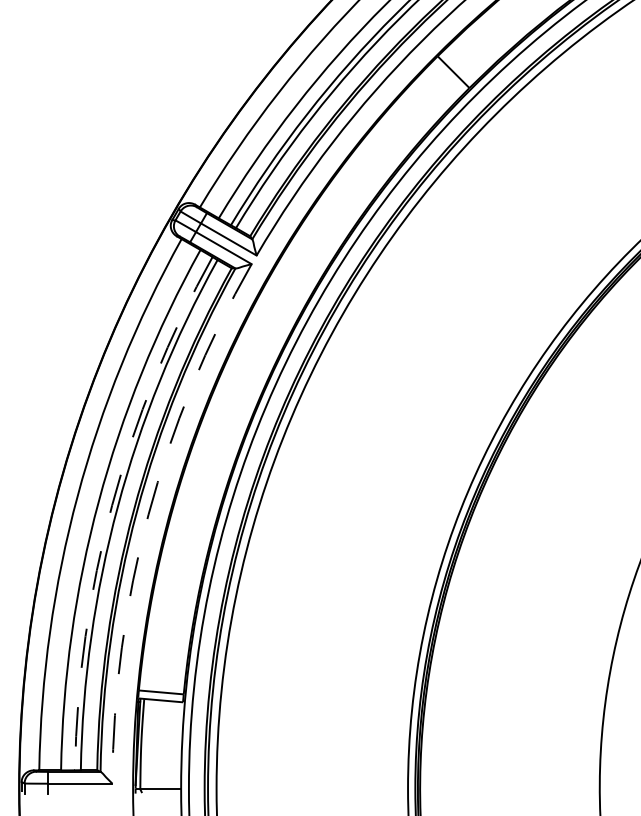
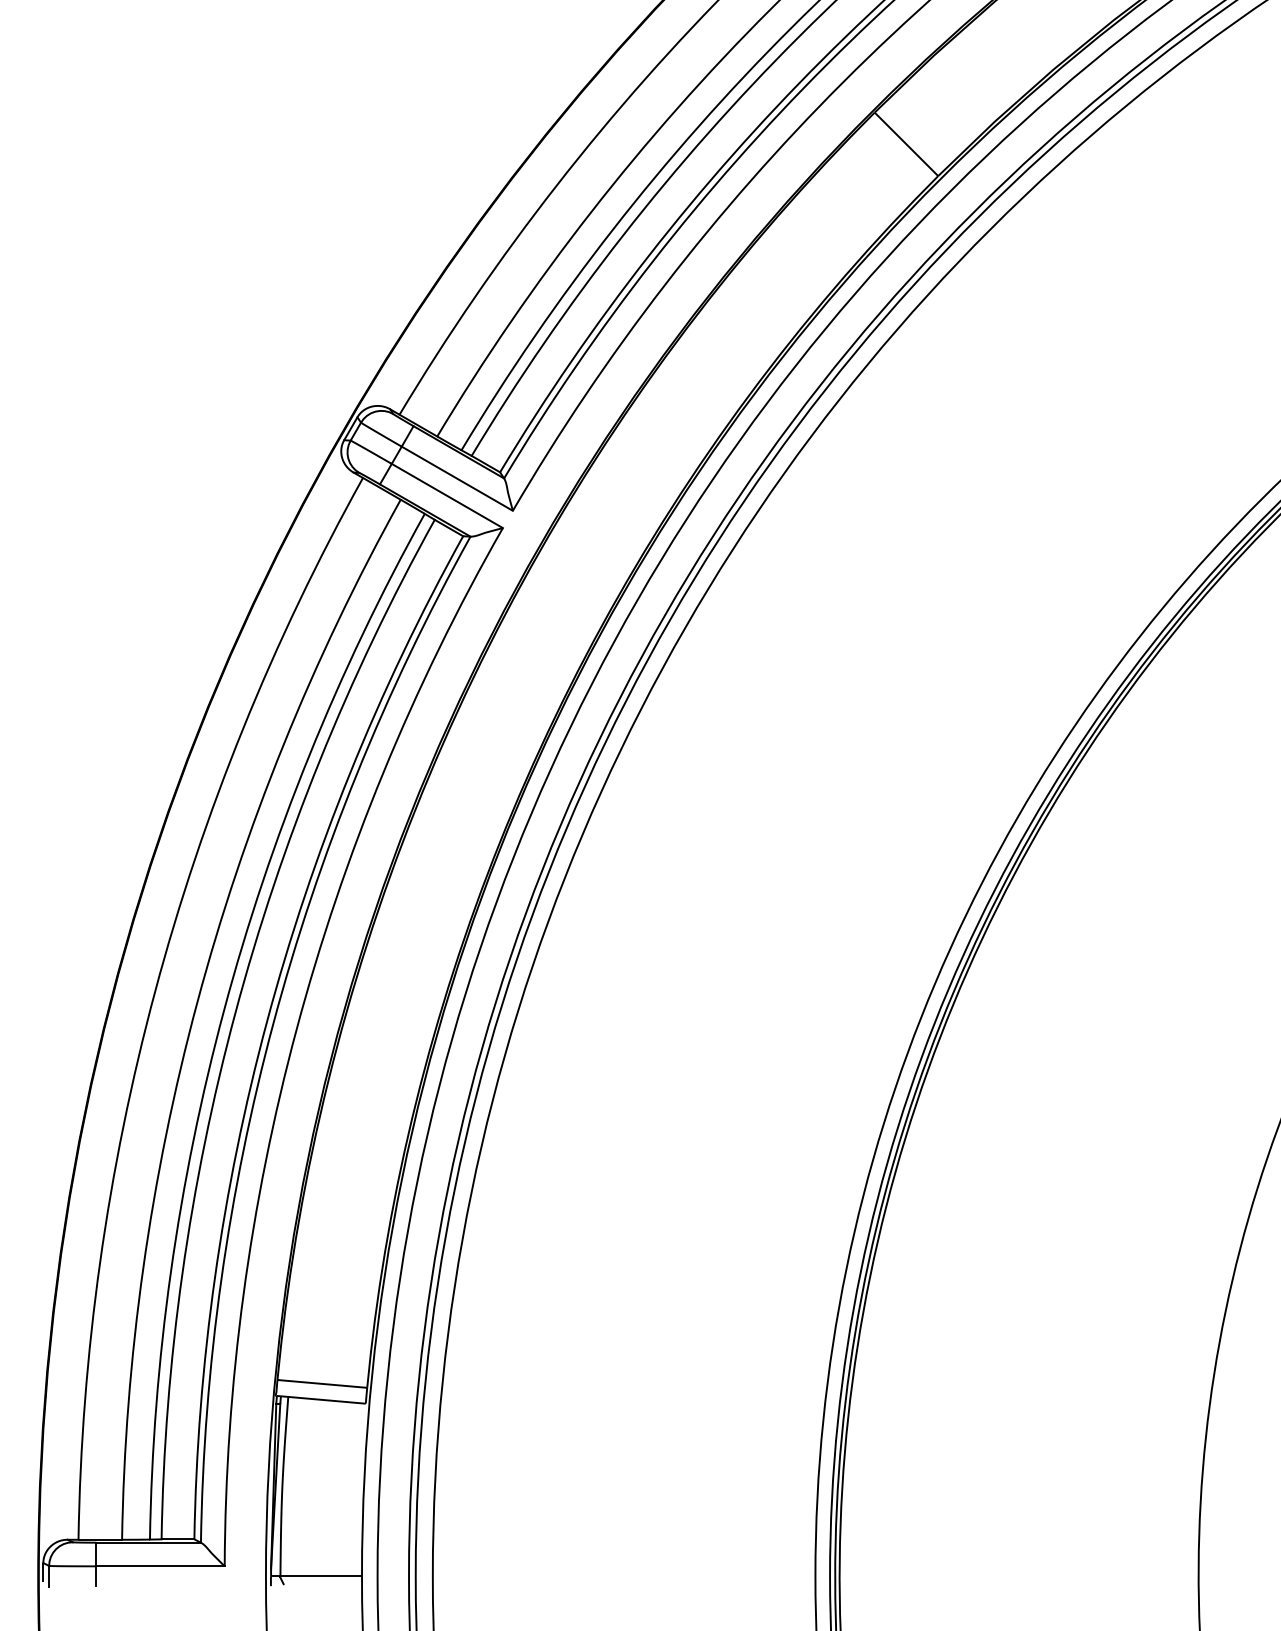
arc: (112, 505) -> (224, 1010), dashed -> solid
arc: (148, 514) -> (296, 1028), dashed -> solid

